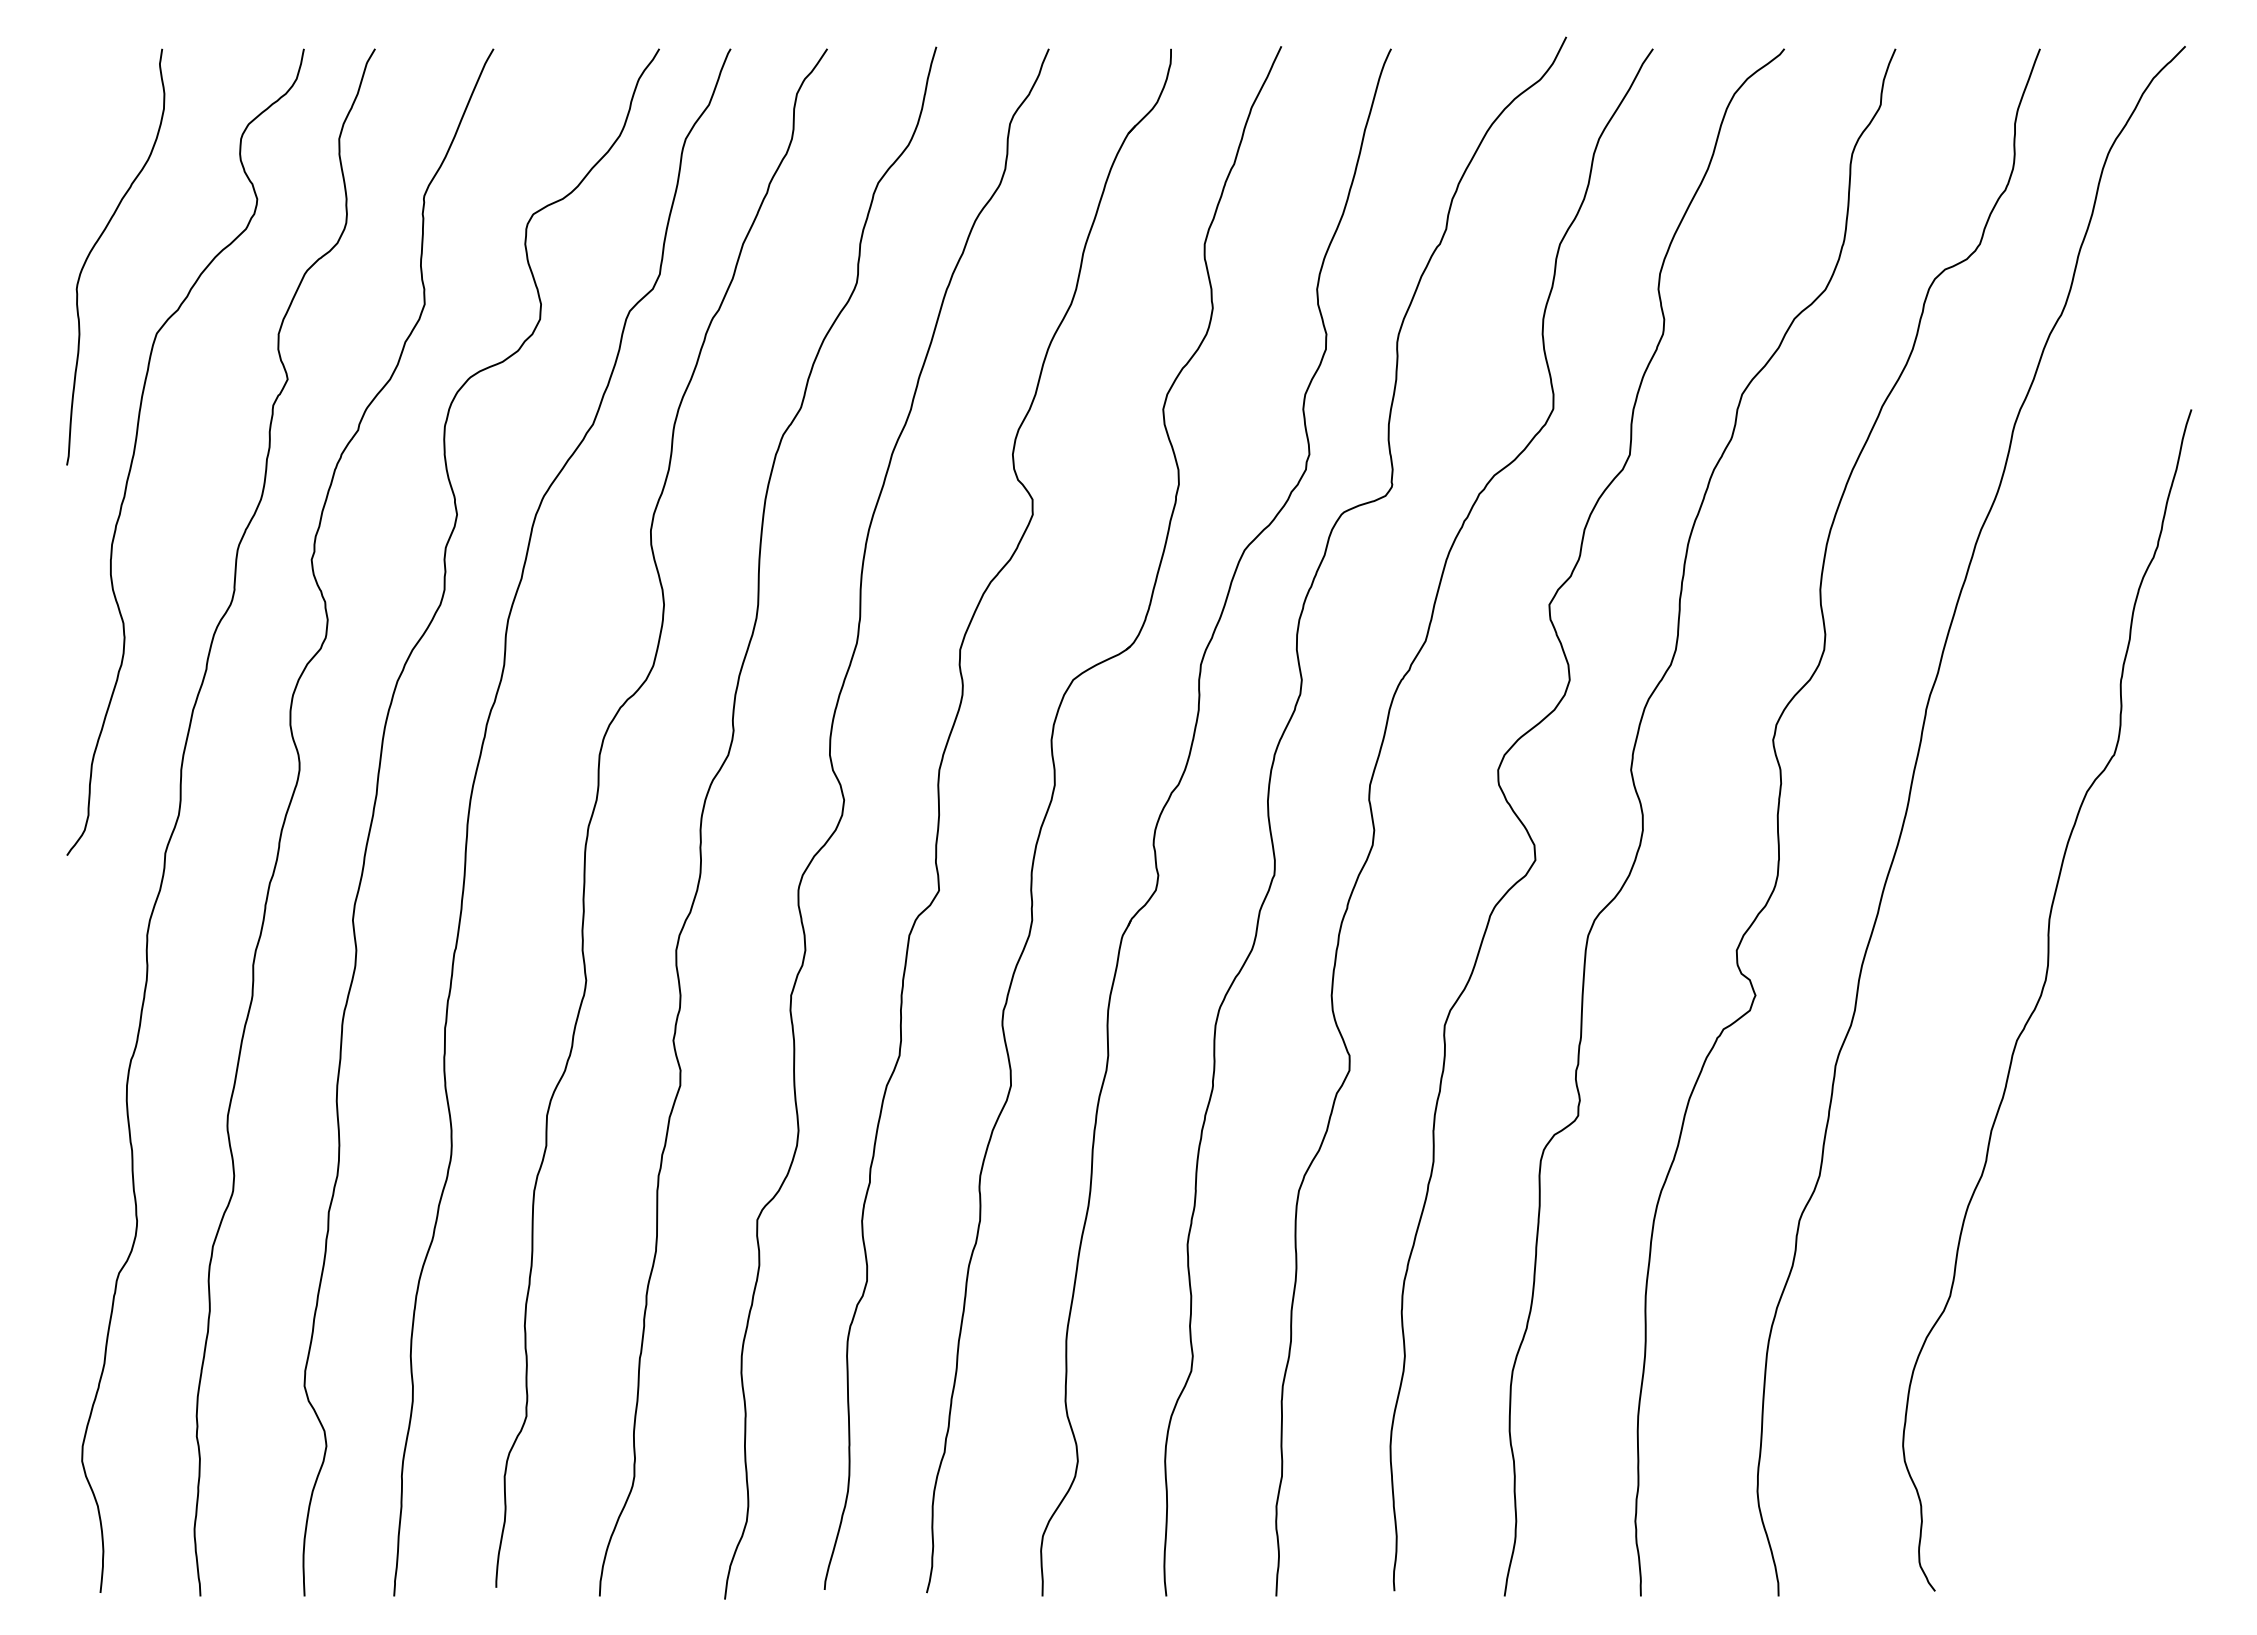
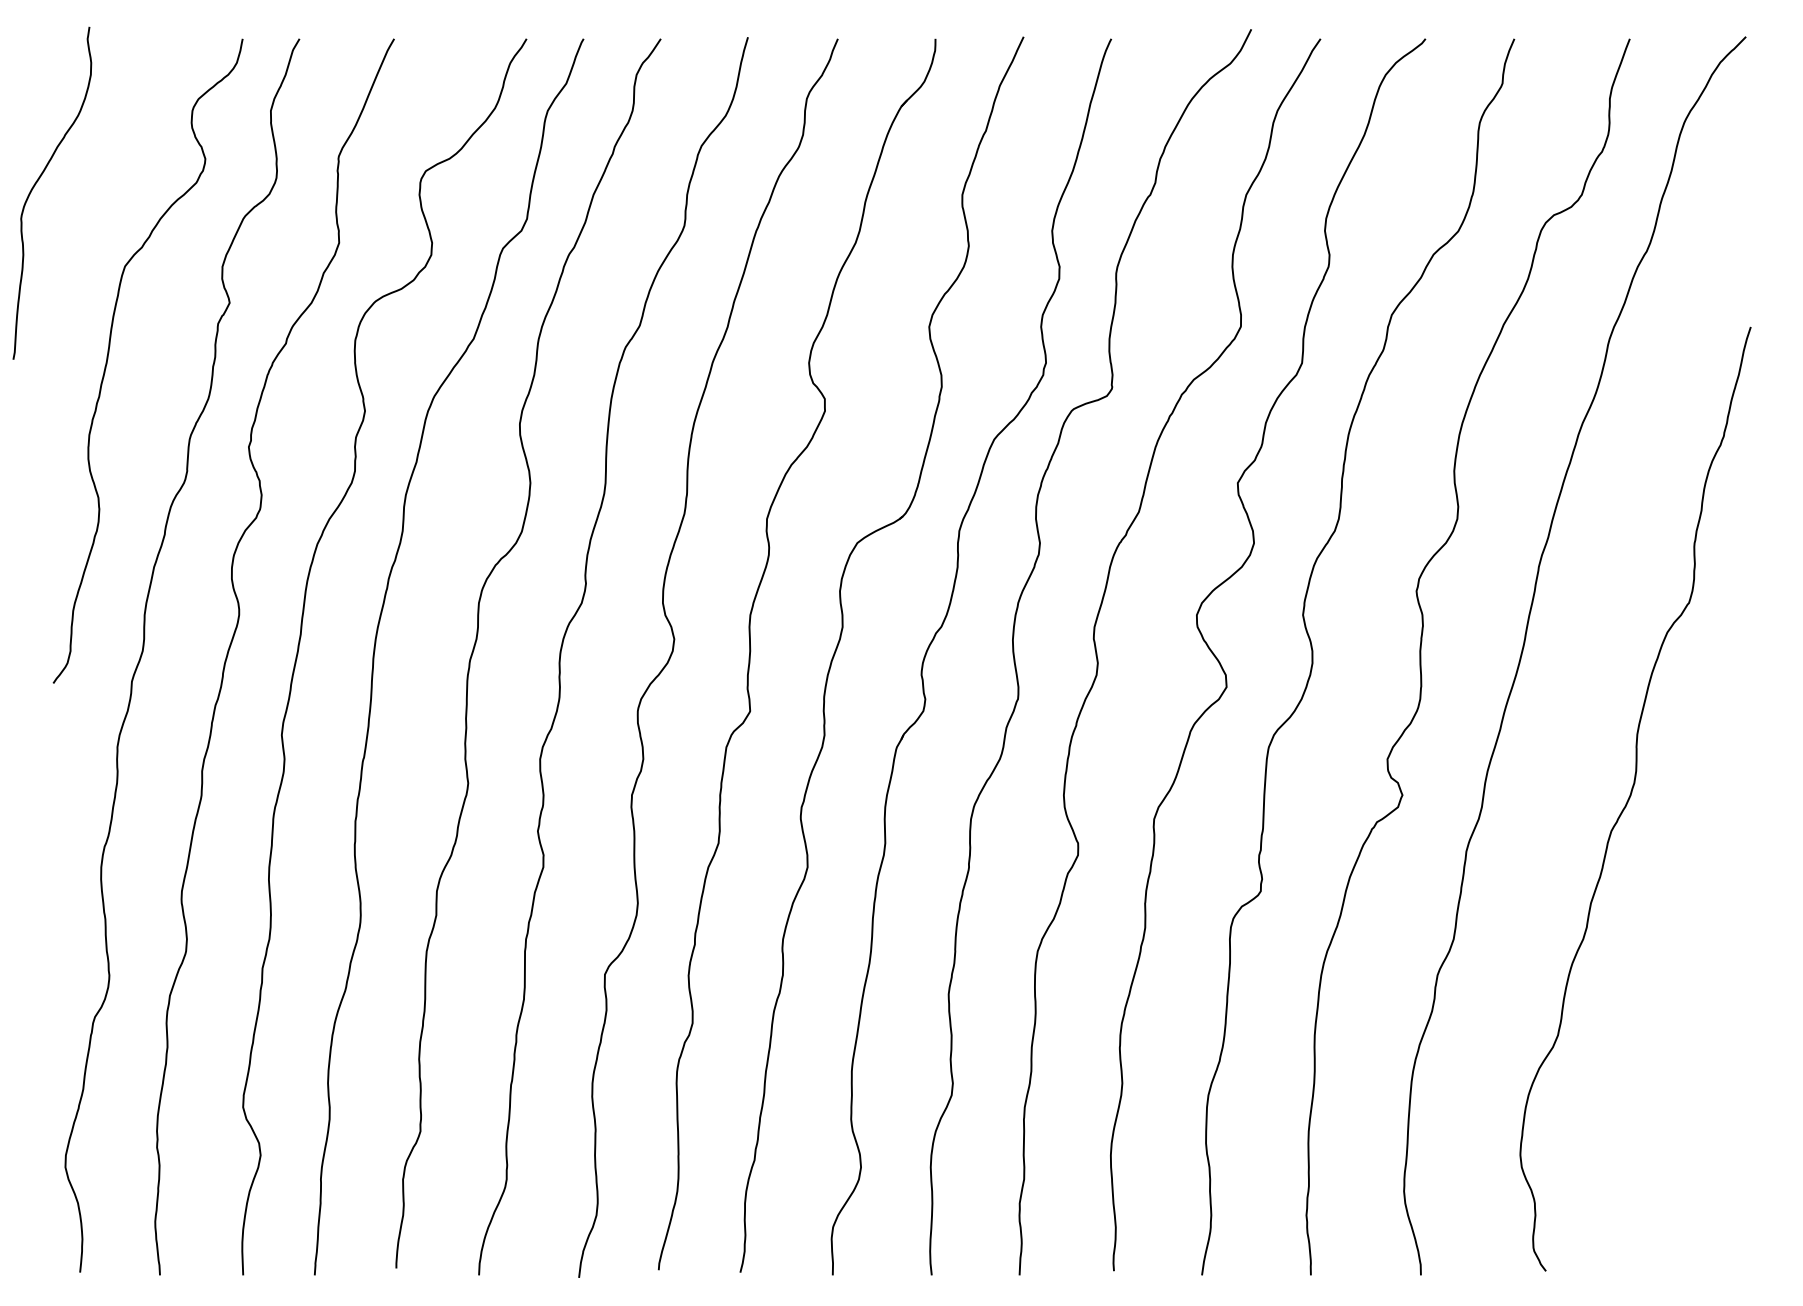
curve: (96, 244) -> (36, 183), moved

